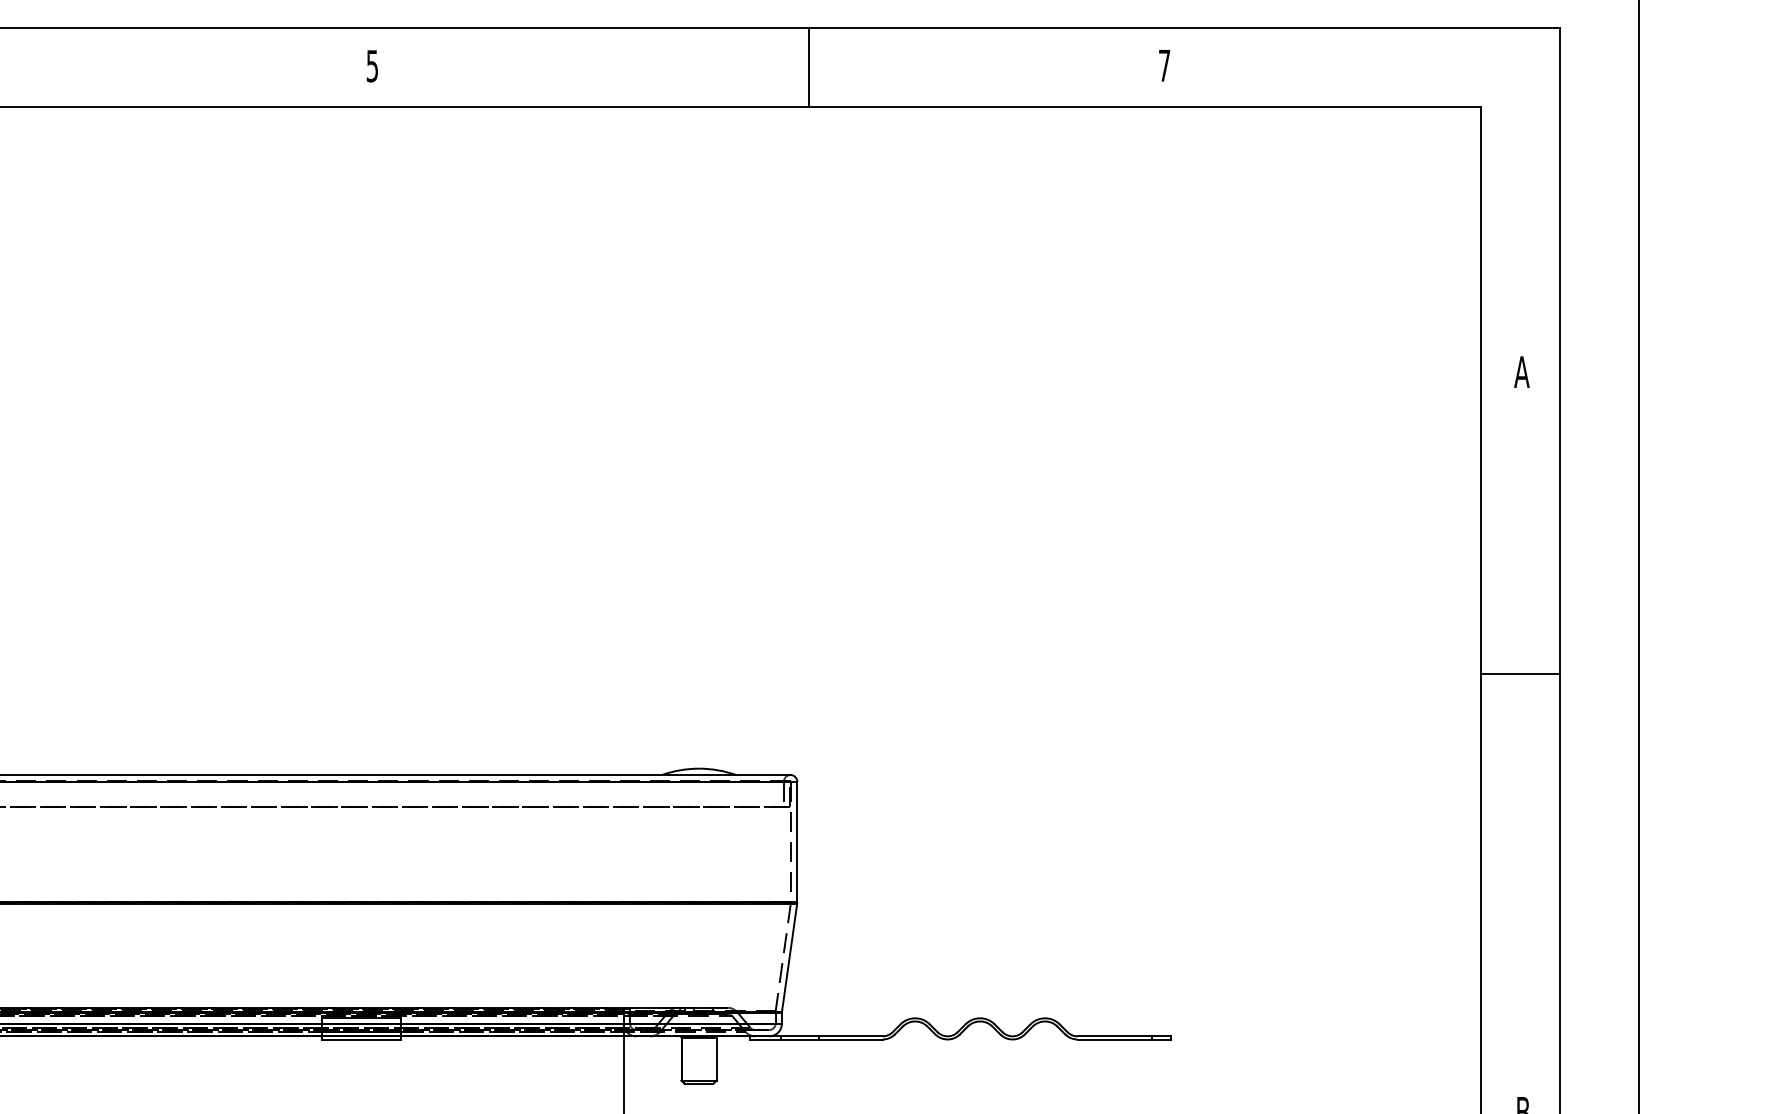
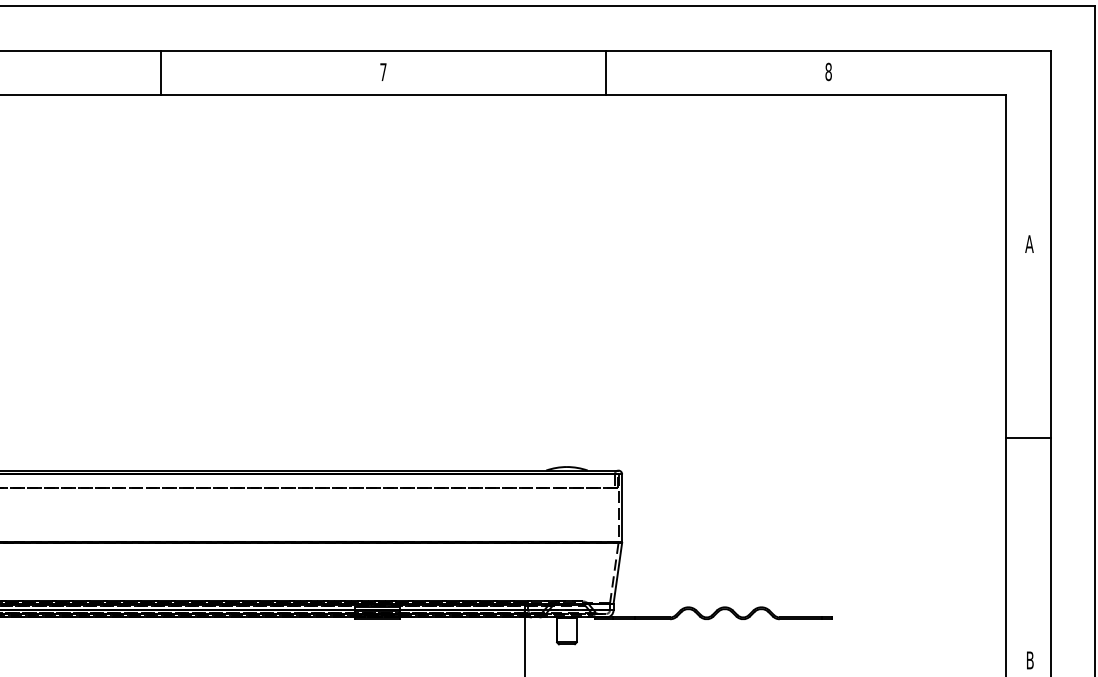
text: (1164, 64) -> (828, 71), 7 -> 8
text: (372, 66) -> (383, 72), 5 -> 7
line: (808, 66) -> (605, 72), moved
line: (1520, 675) -> (1028, 438), moved

